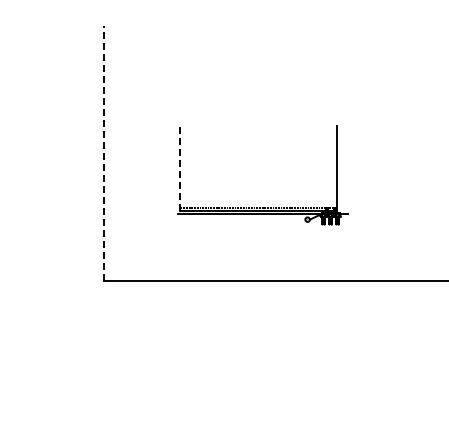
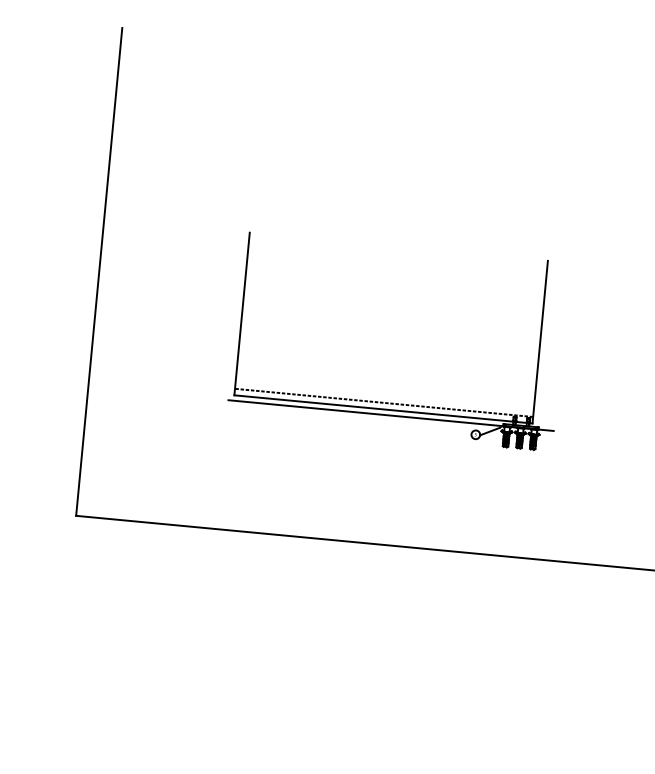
line: (104, 153) -> (99, 271), dashed -> solid
line: (180, 168) -> (242, 314), dashed -> solid

